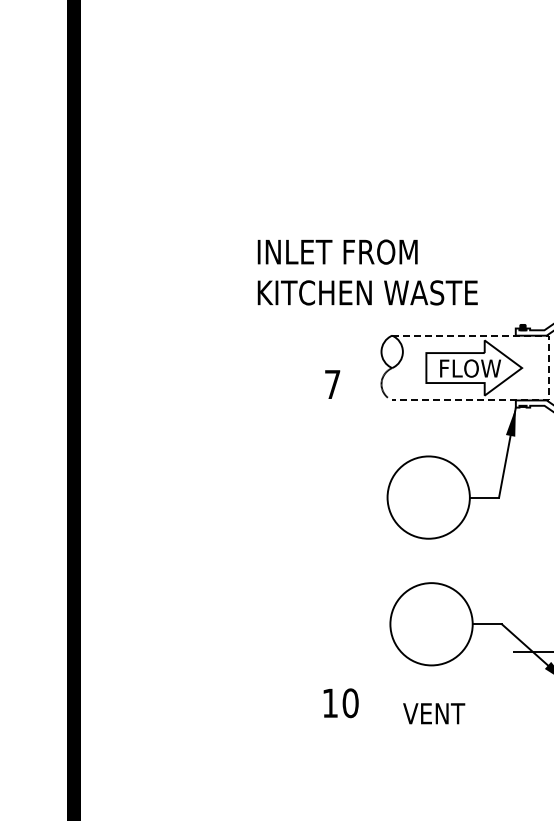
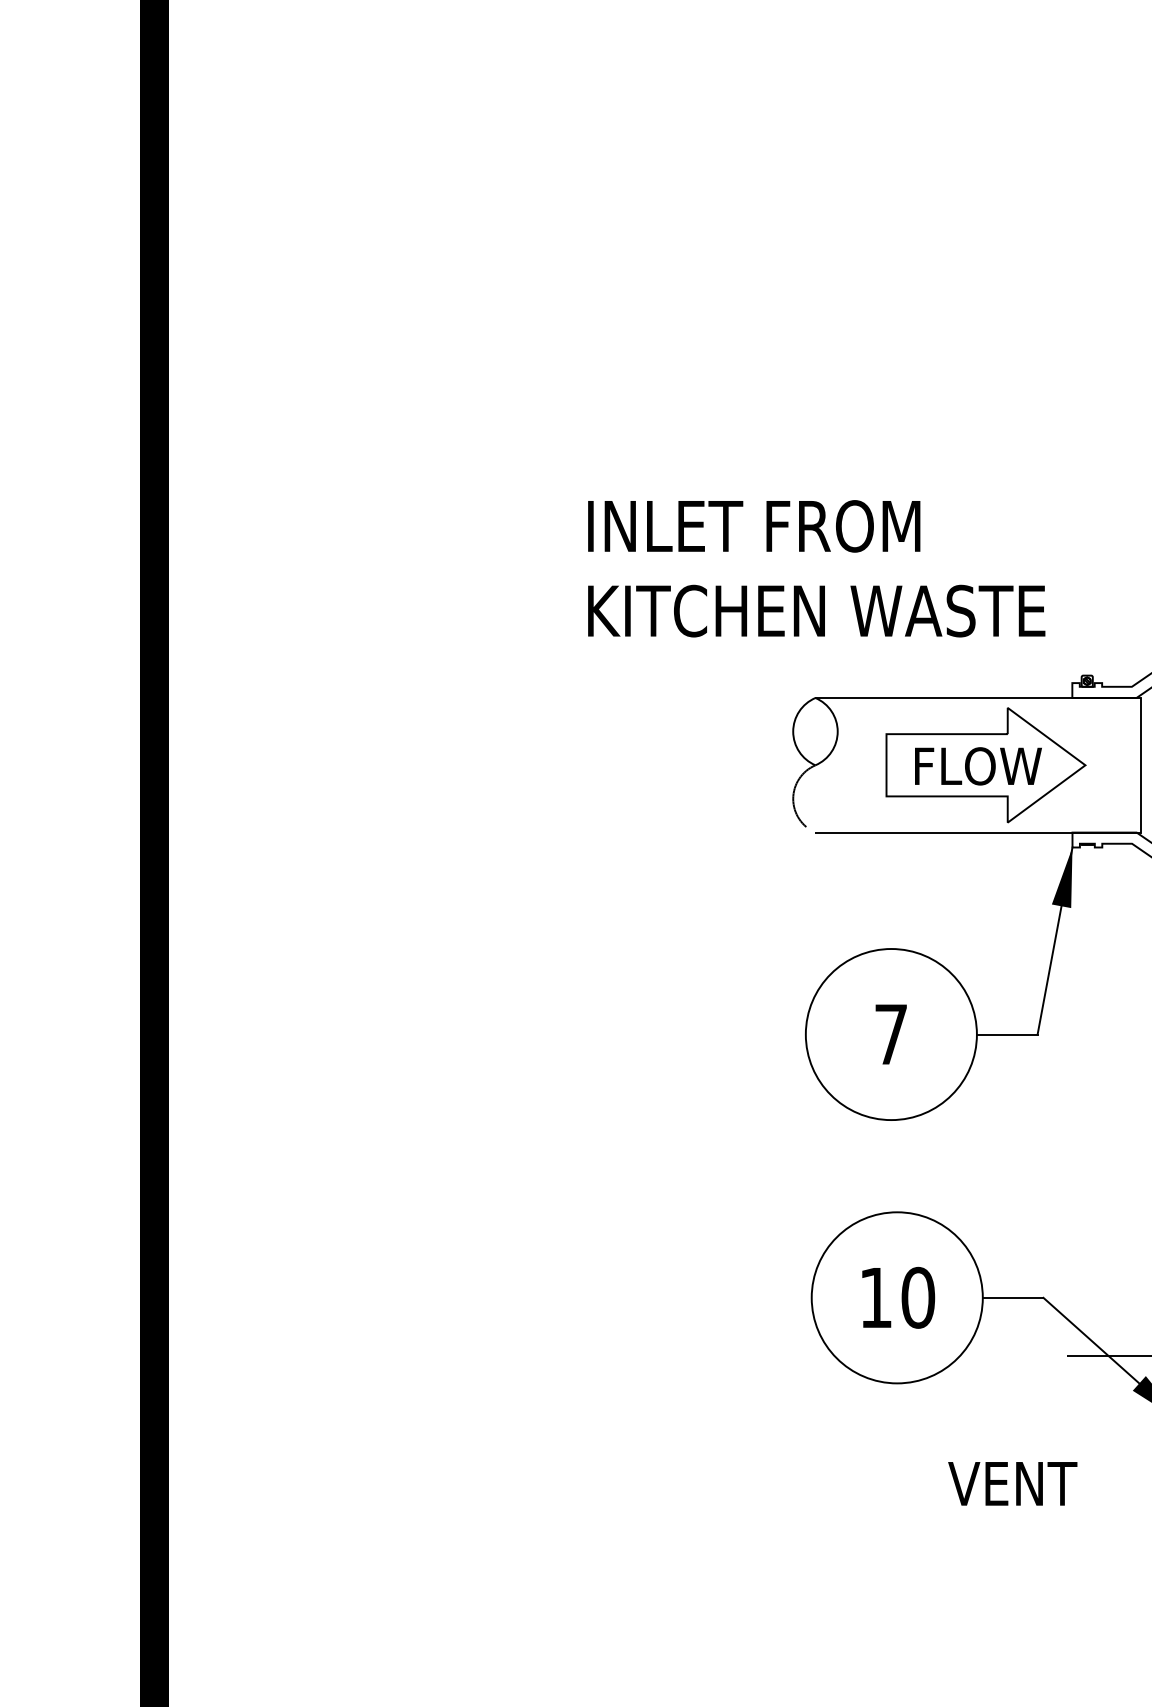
text: (367, 272) -> (816, 568), moved
line: (548, 368) -> (1140, 766), dashed -> solid
text: (332, 384) -> (890, 1034), moved
text: (340, 703) -> (897, 1298), moved
text: (434, 713) -> (1013, 1483), moved

